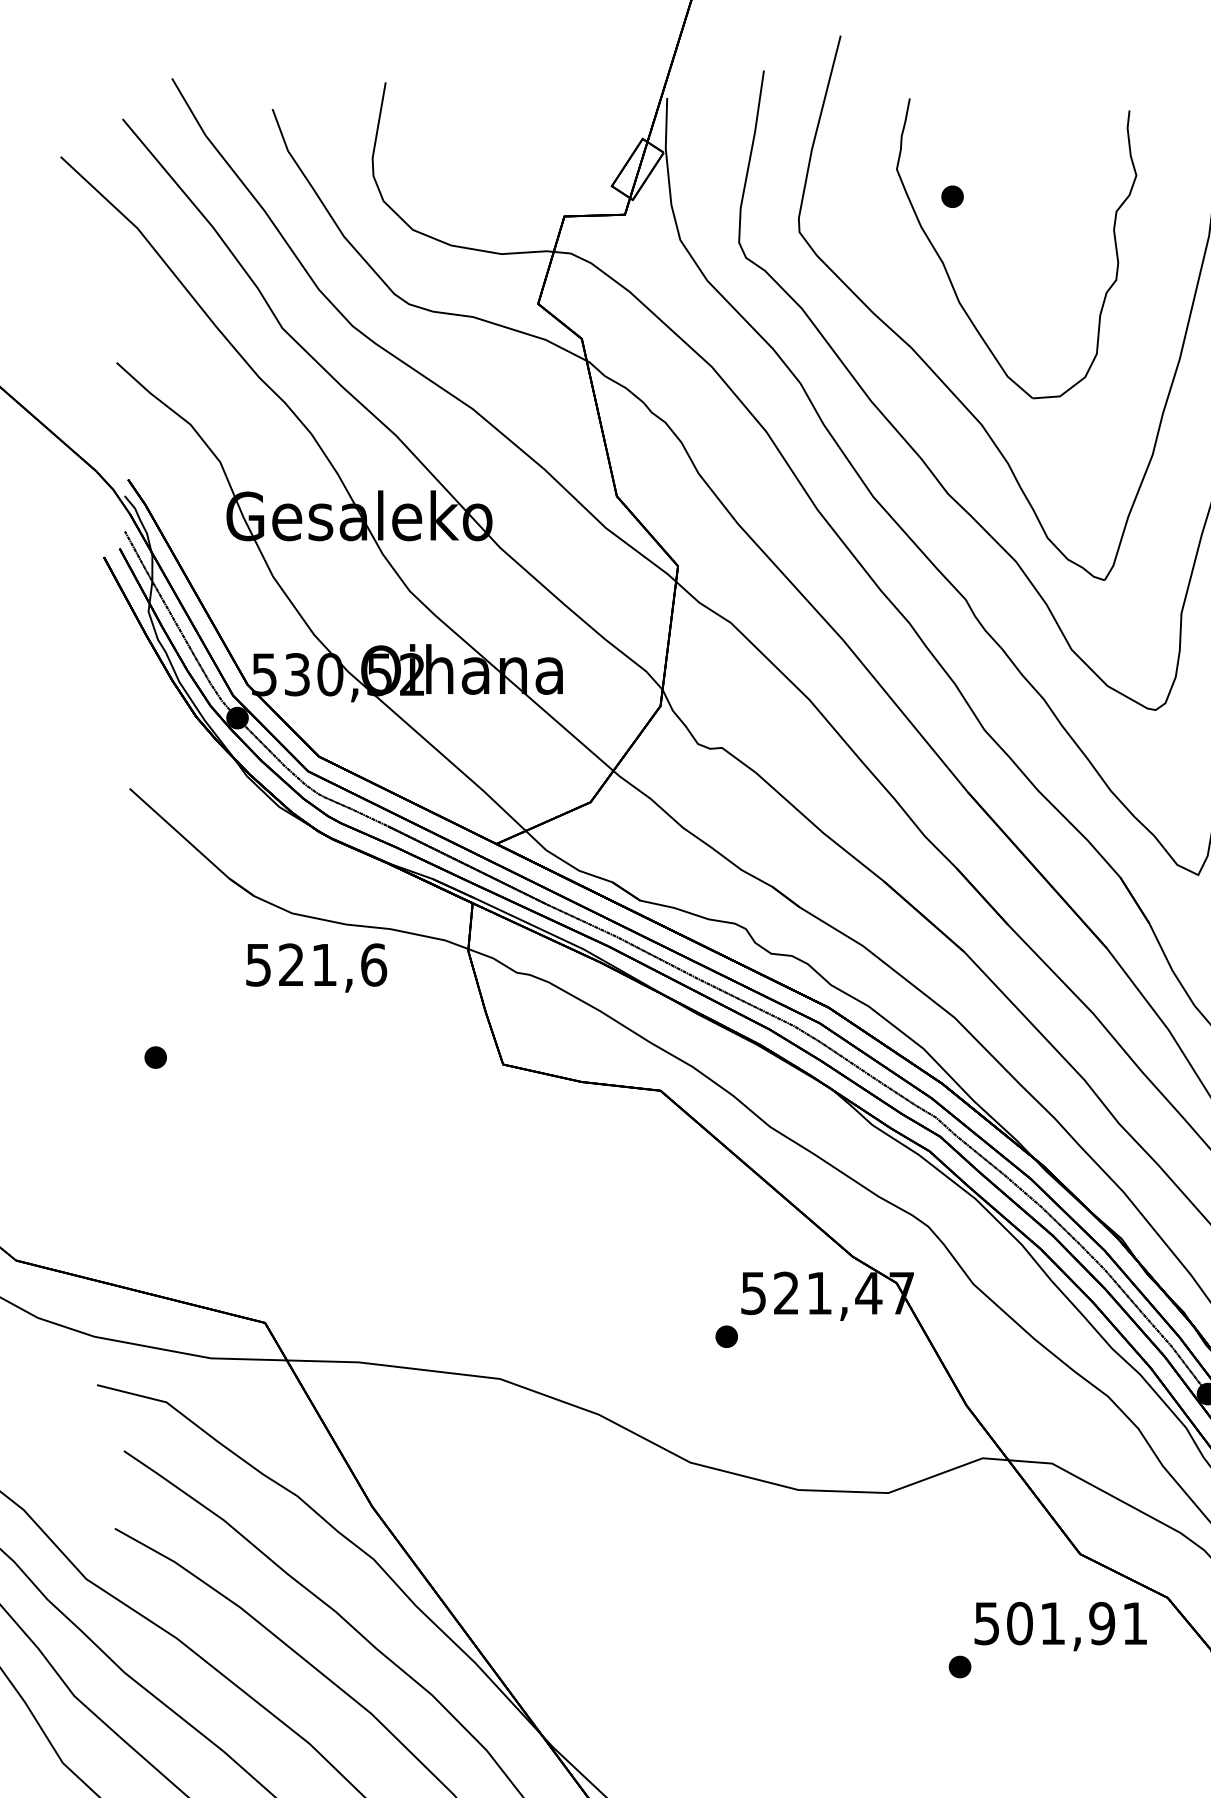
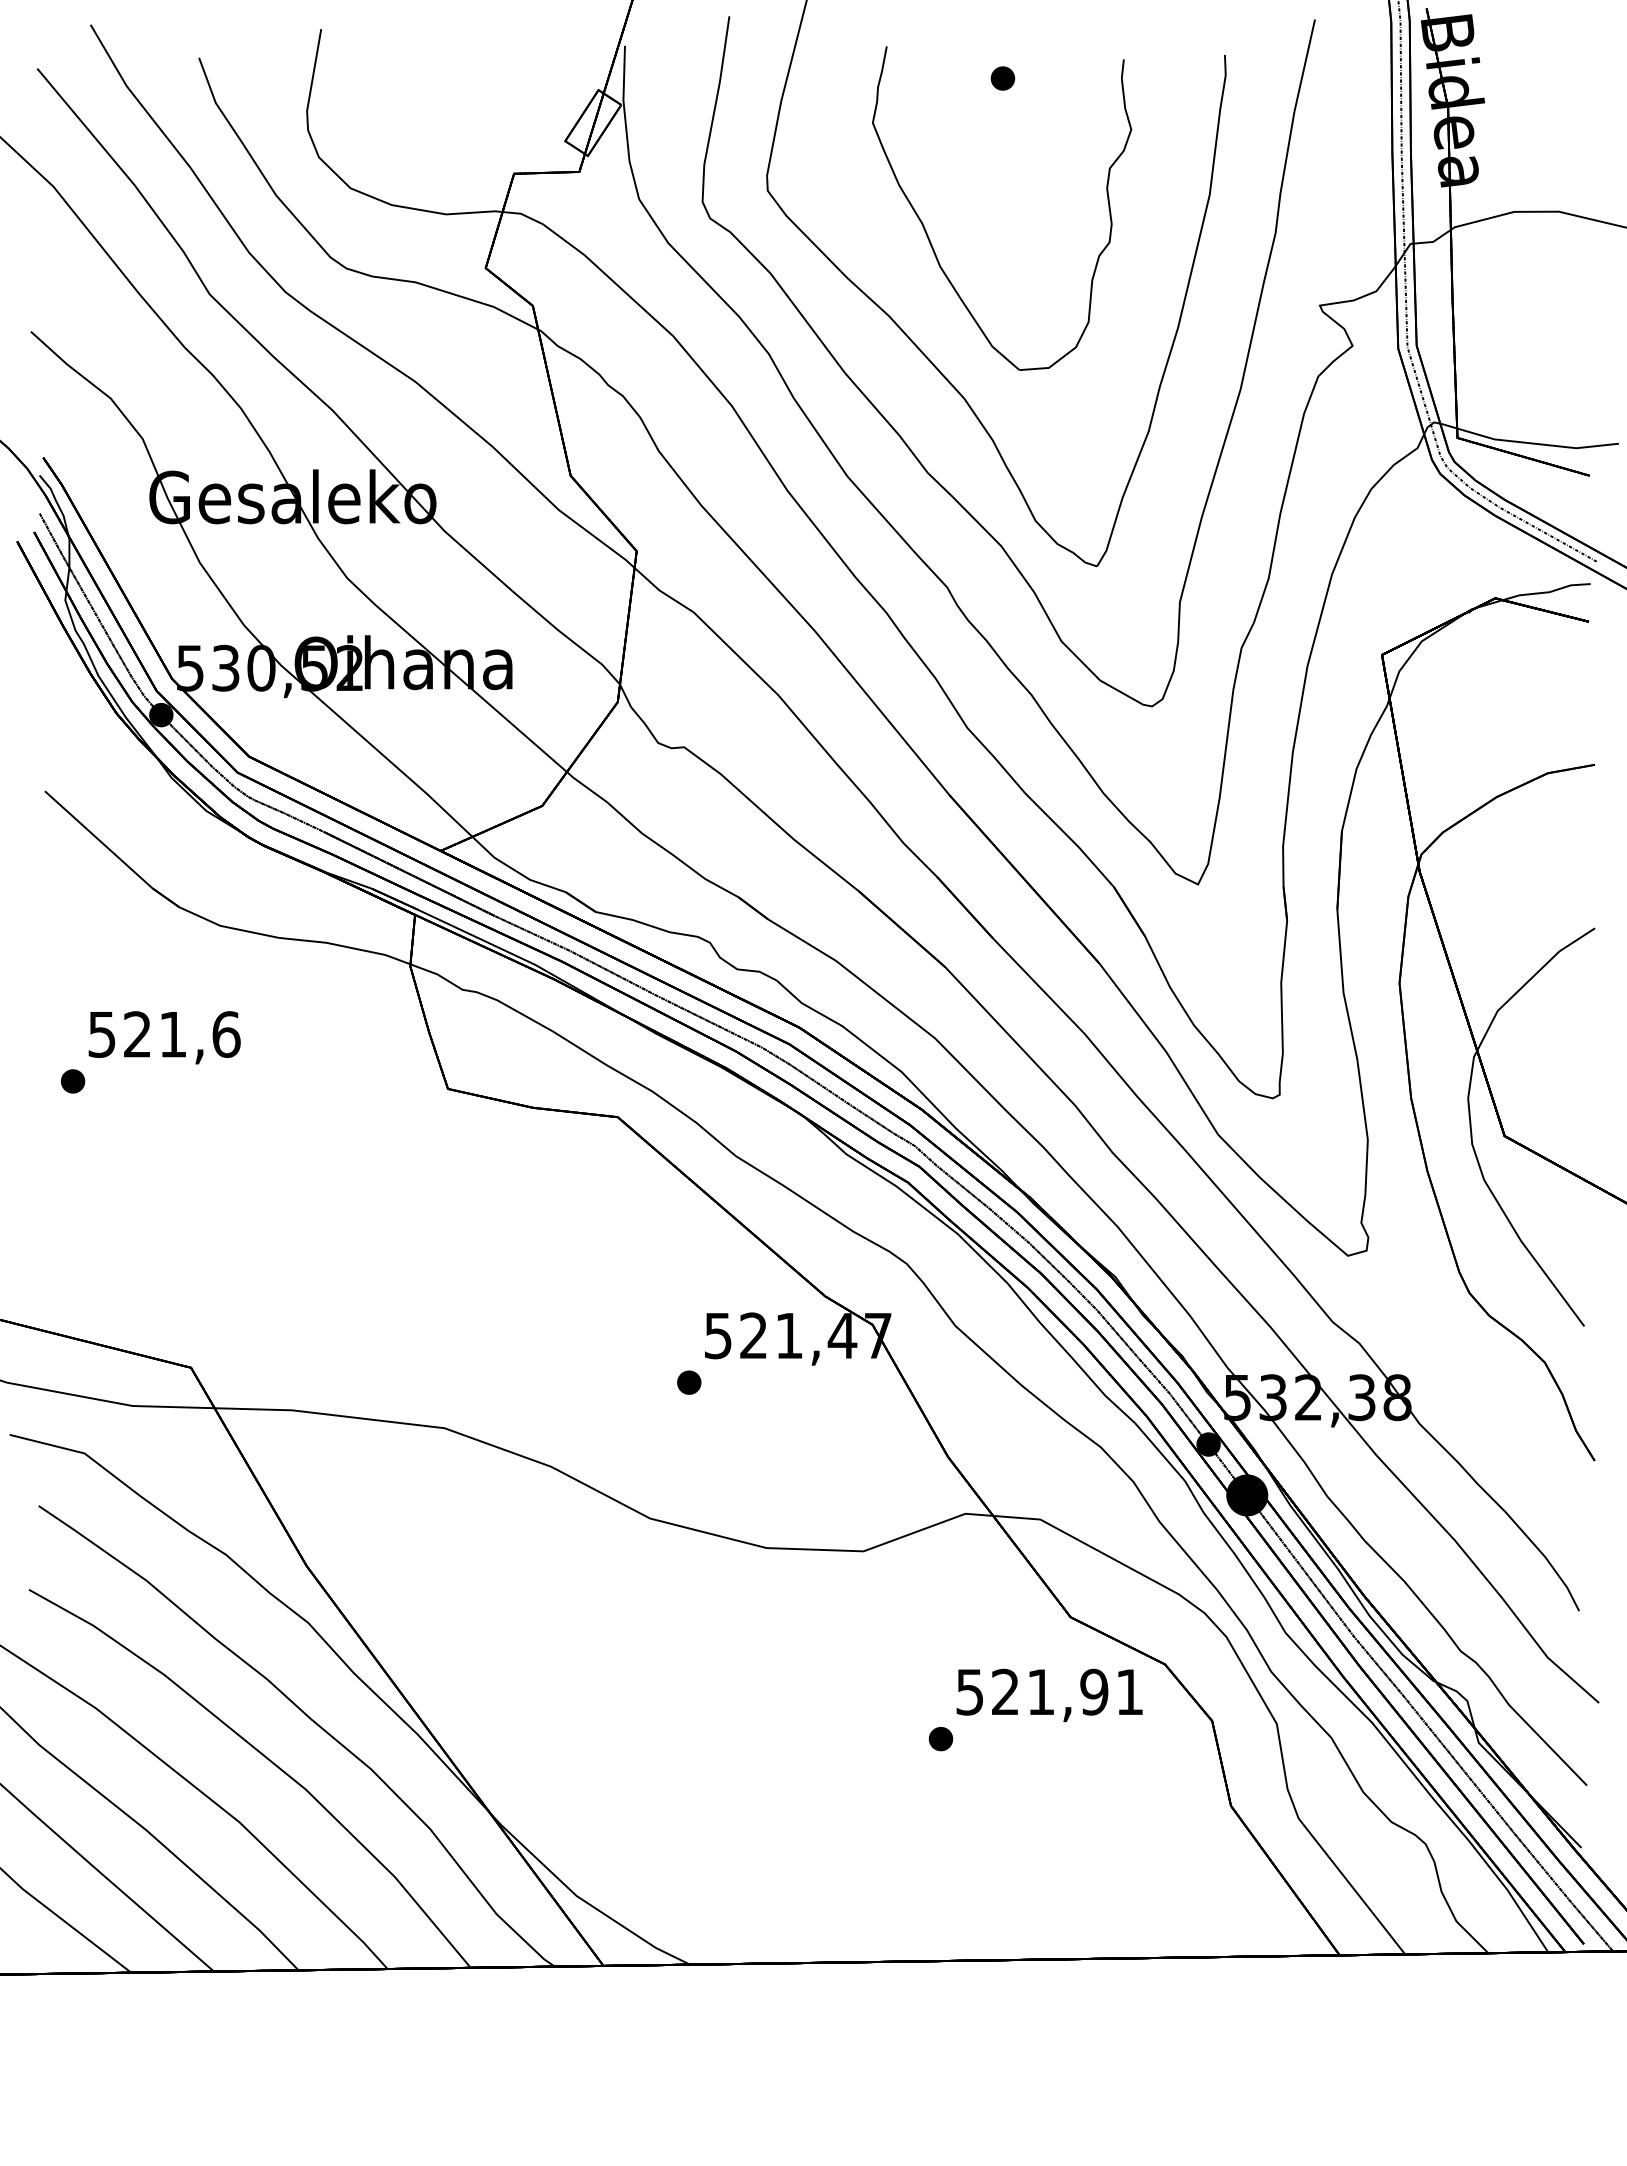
part: (952, 196) -> (1002, 78), moved
text: (316, 967) -> (164, 1037), moved
text: (1019, 1622) -> (1005, 1691), 501,91 -> 521,91

